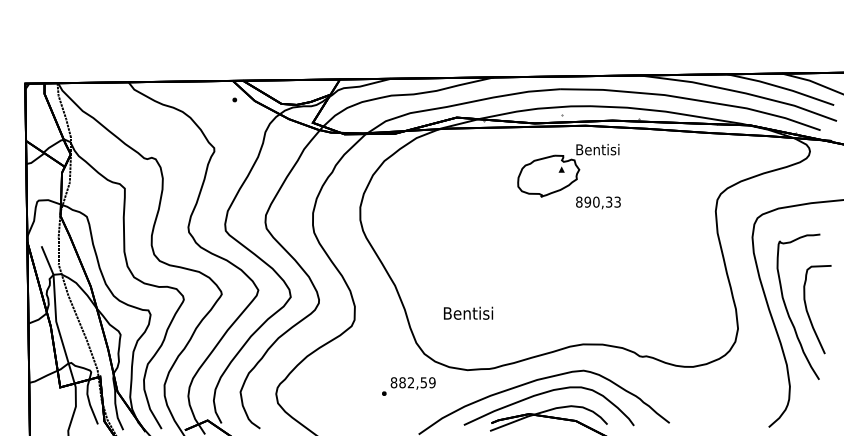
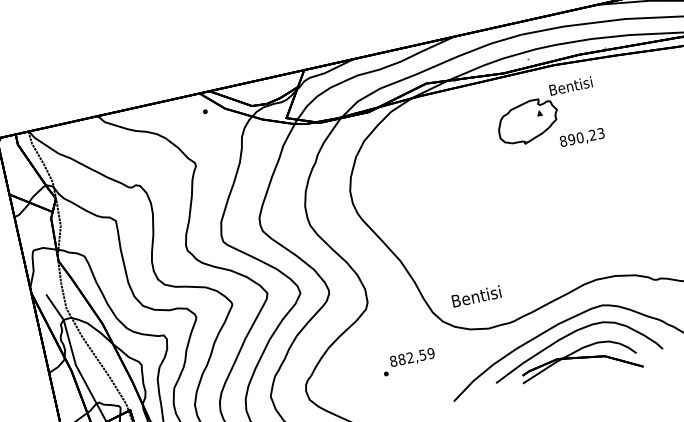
text: (609, 202) -> (593, 135), 890,33 -> 890,23
text: (468, 312) -> (476, 295), moved
text: (408, 386) -> (408, 362), moved

